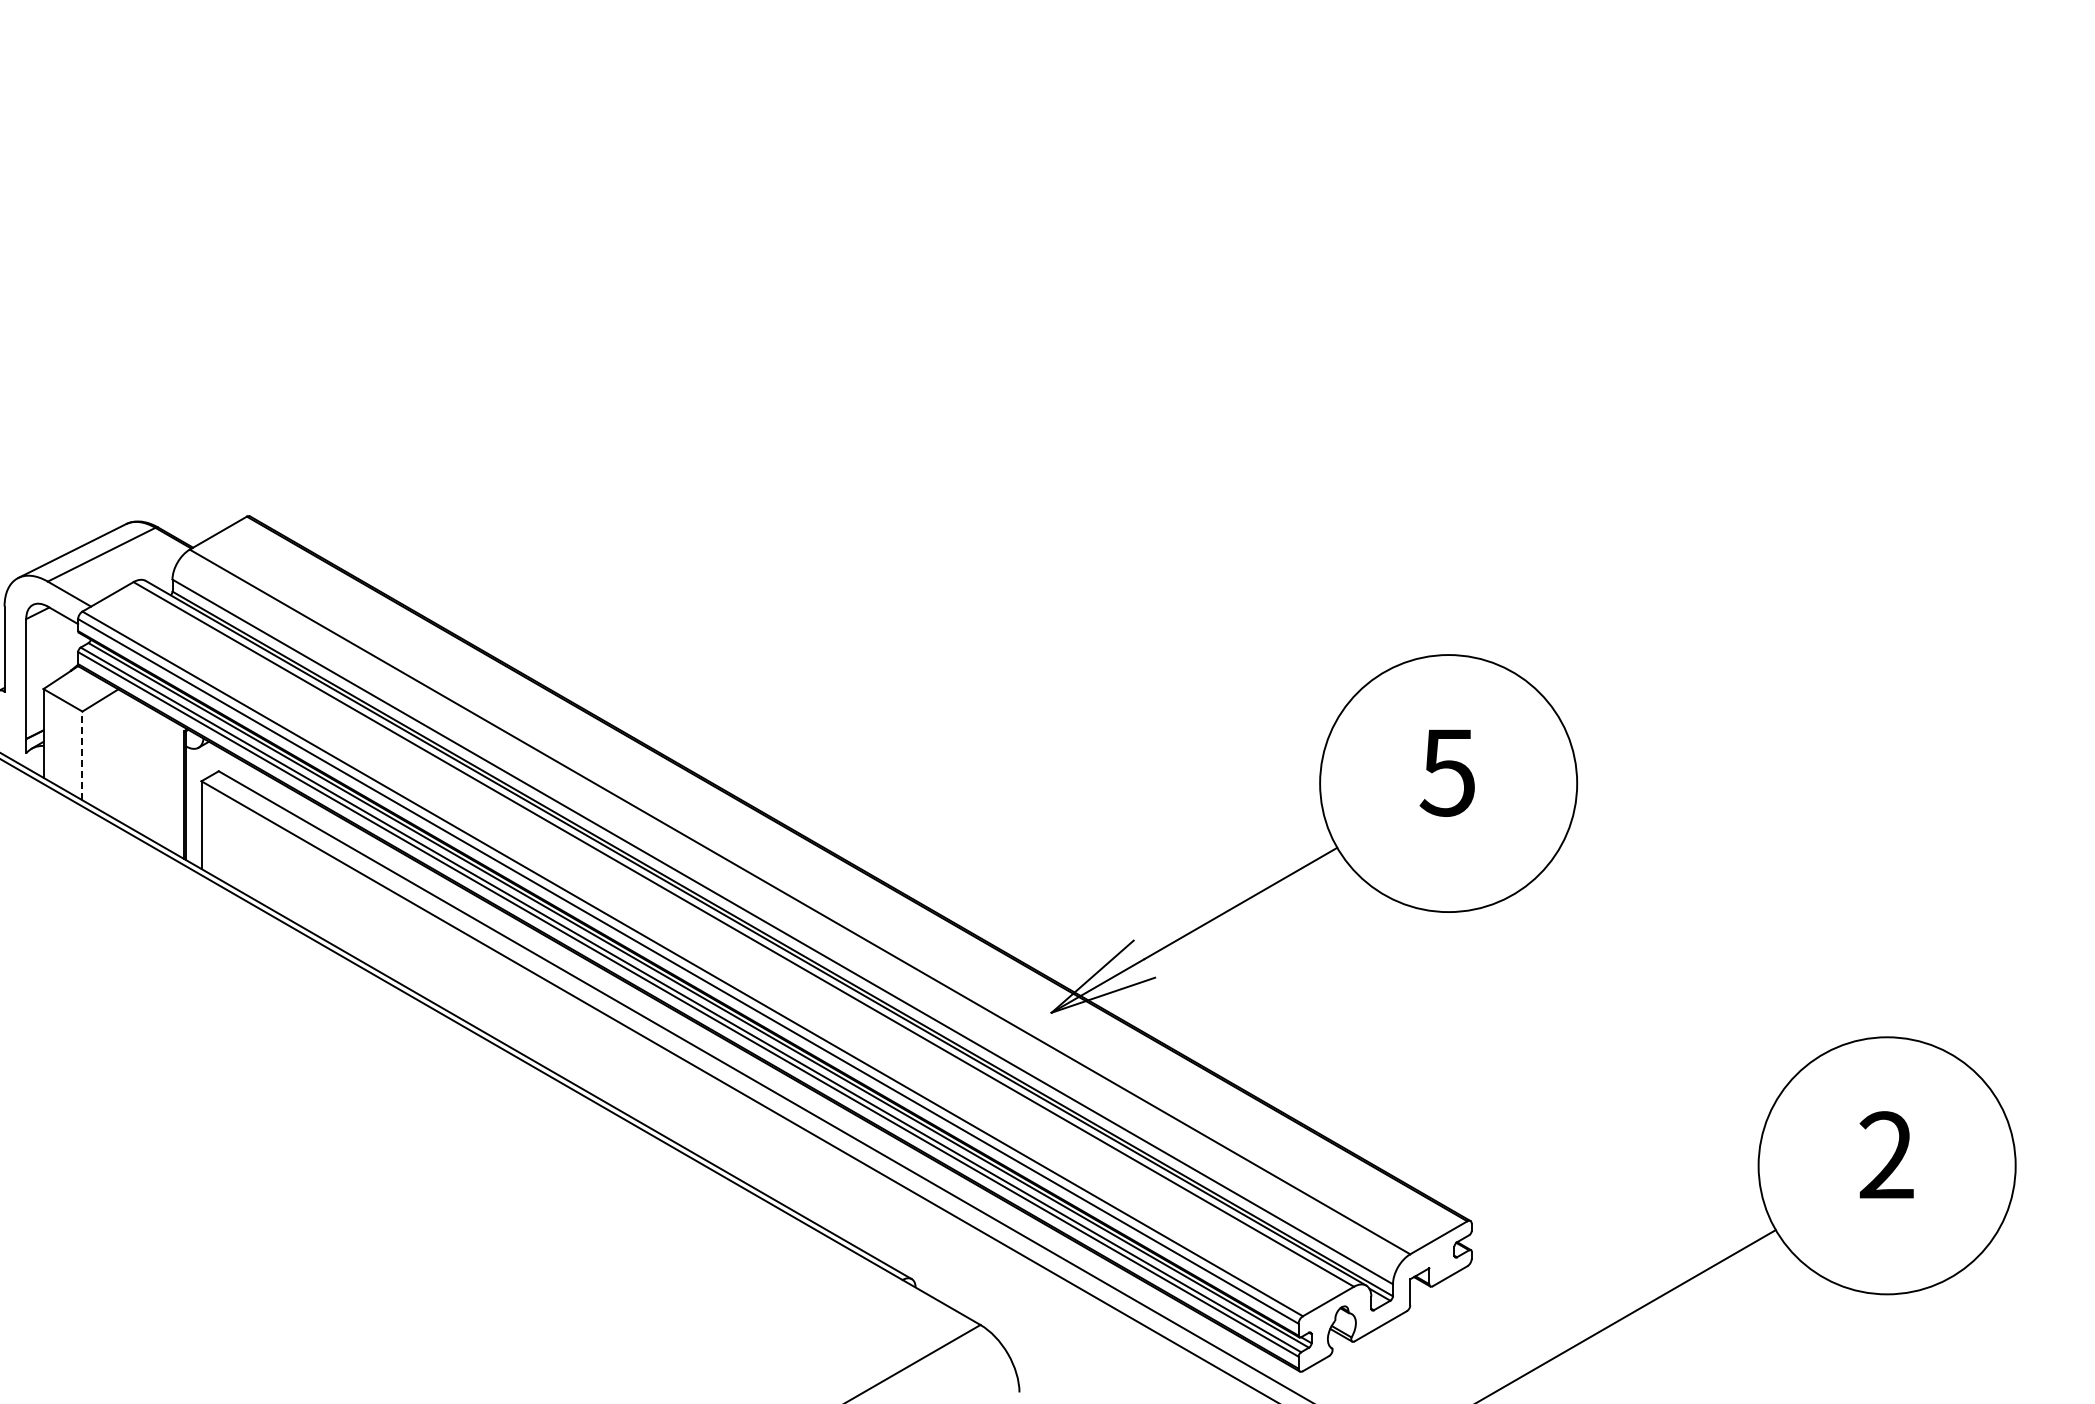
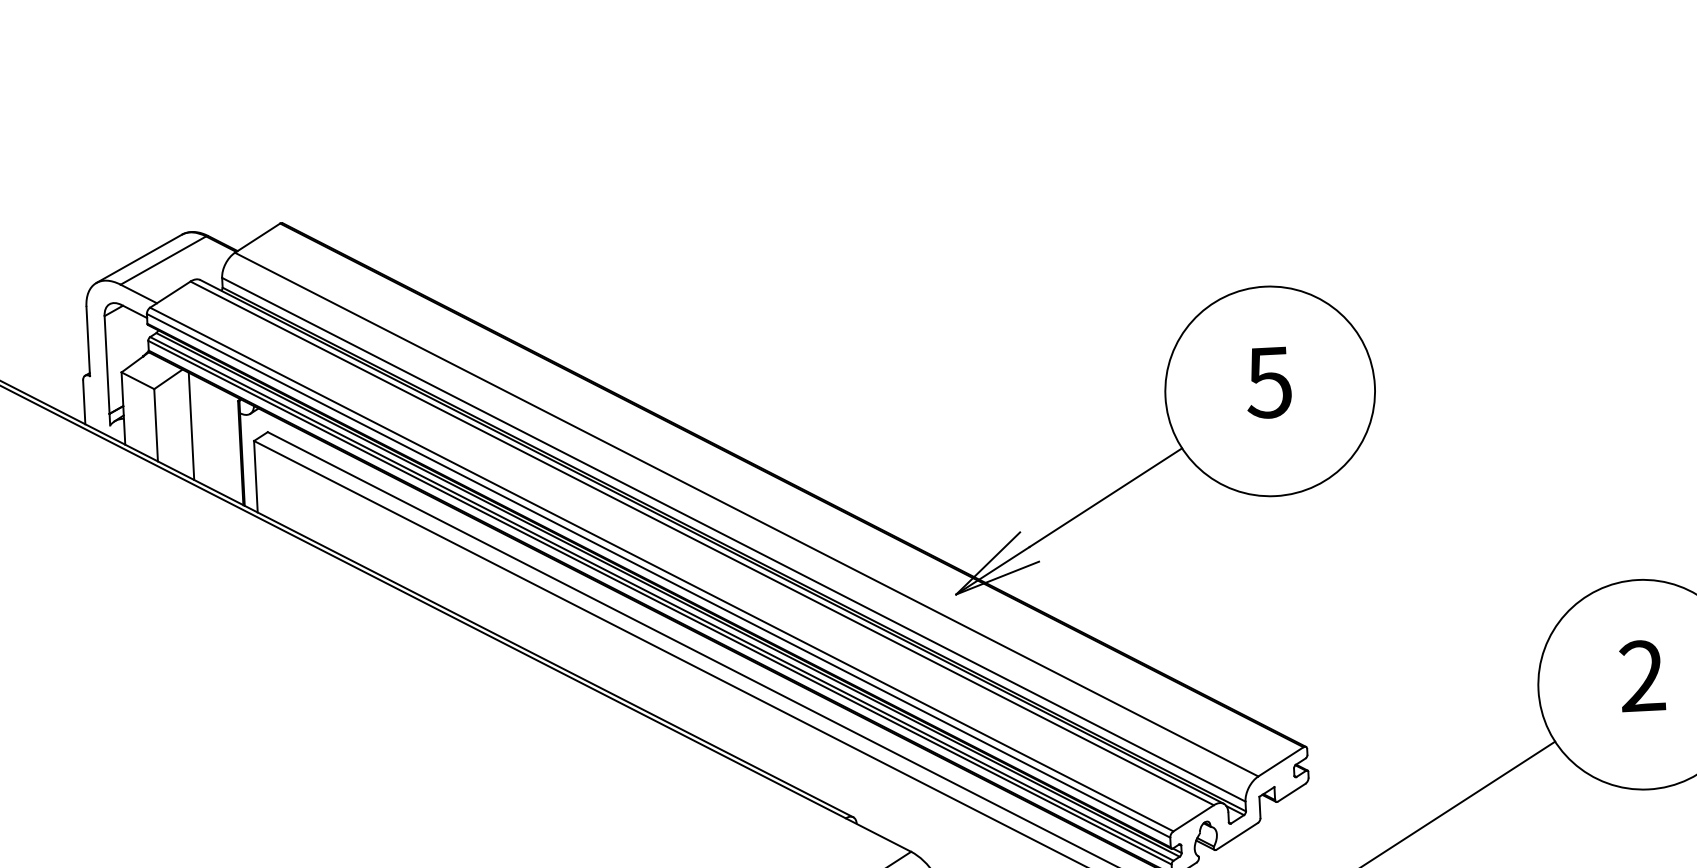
line: (82, 755) -> (156, 424), dashed -> solid
line: (125, 759) -> (191, 426), added

